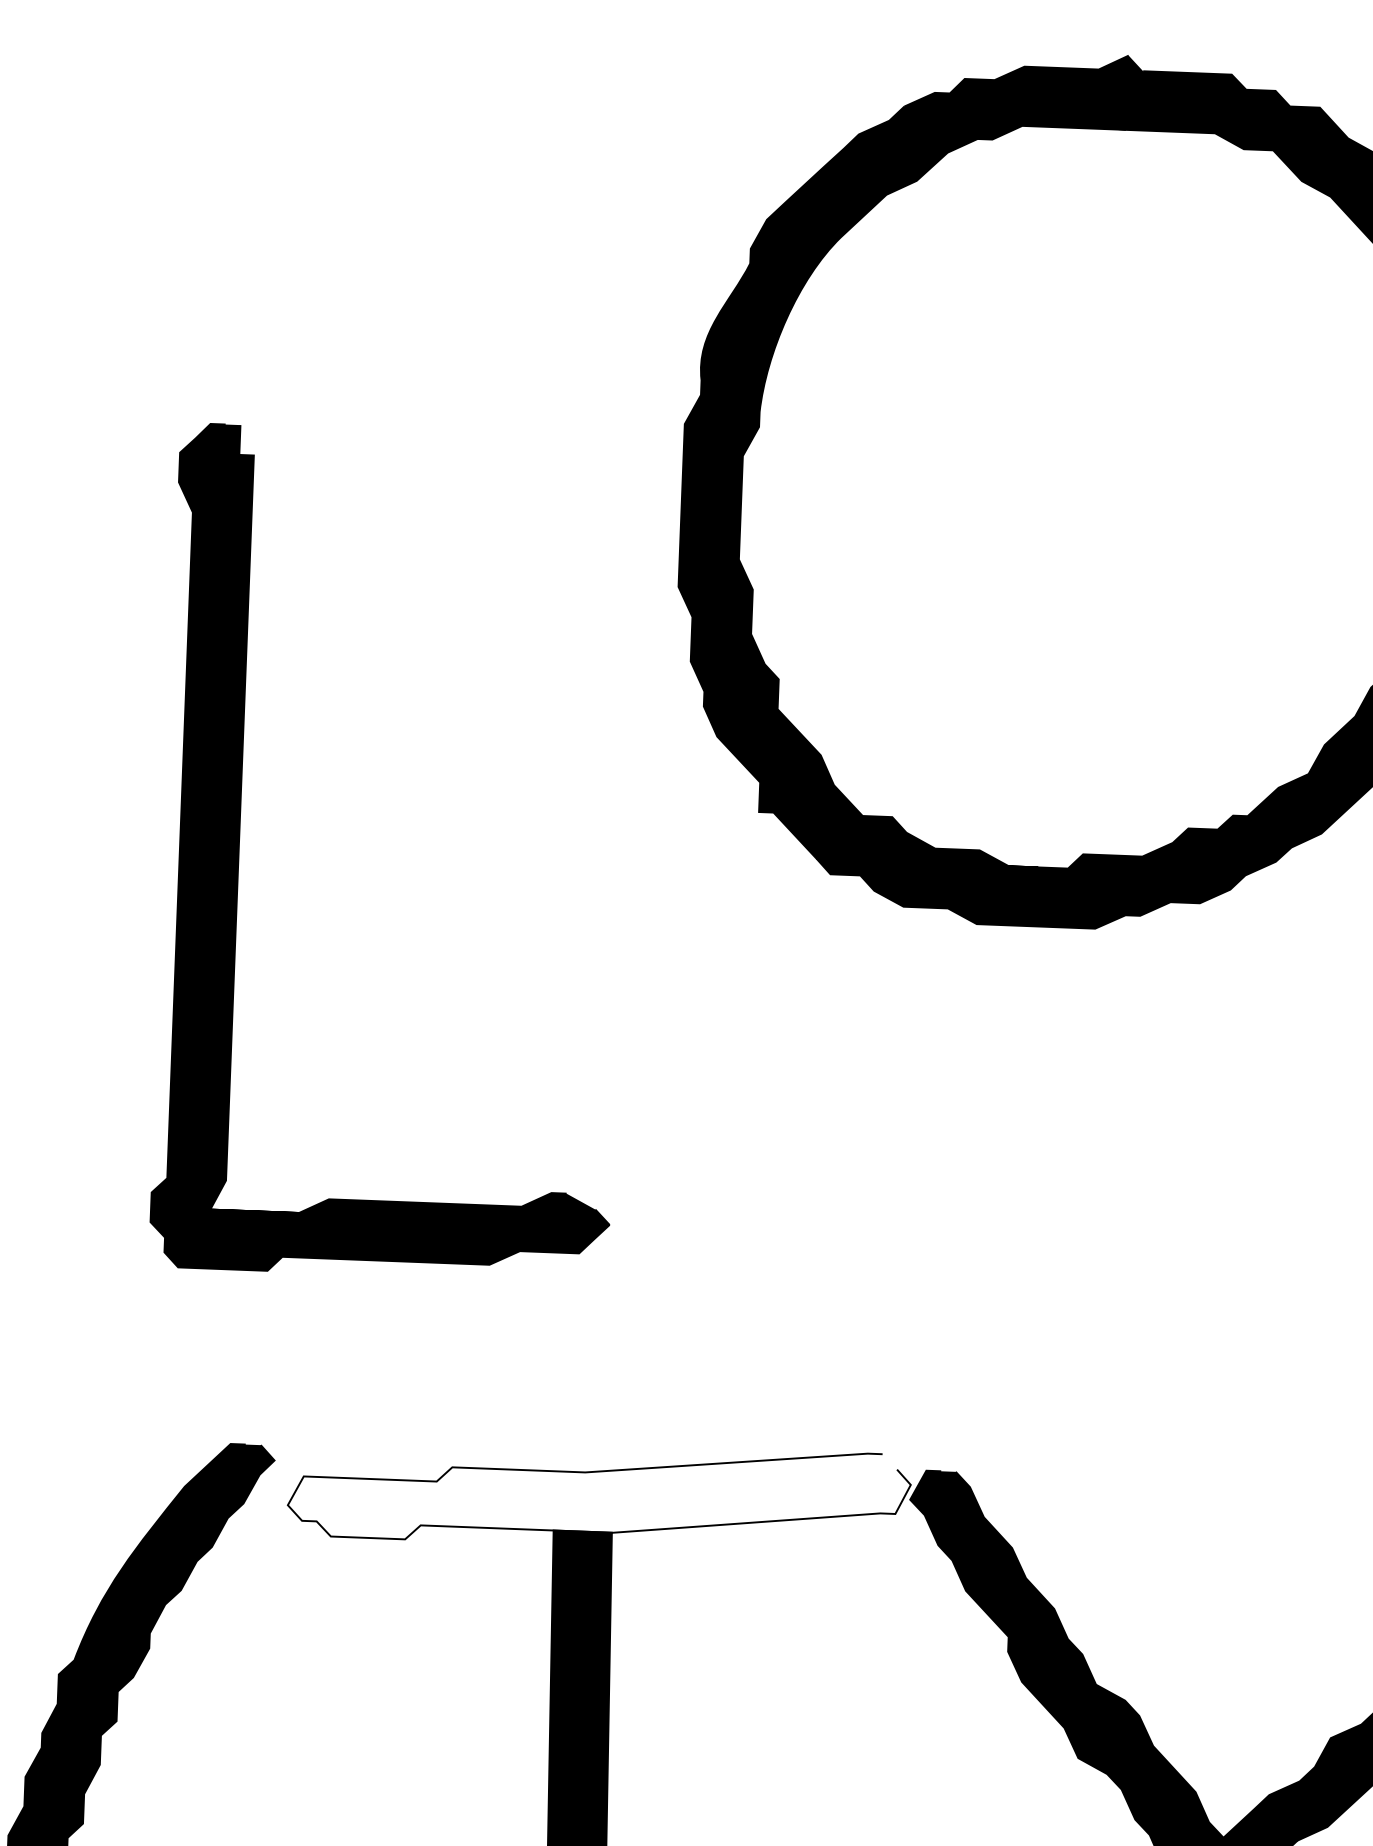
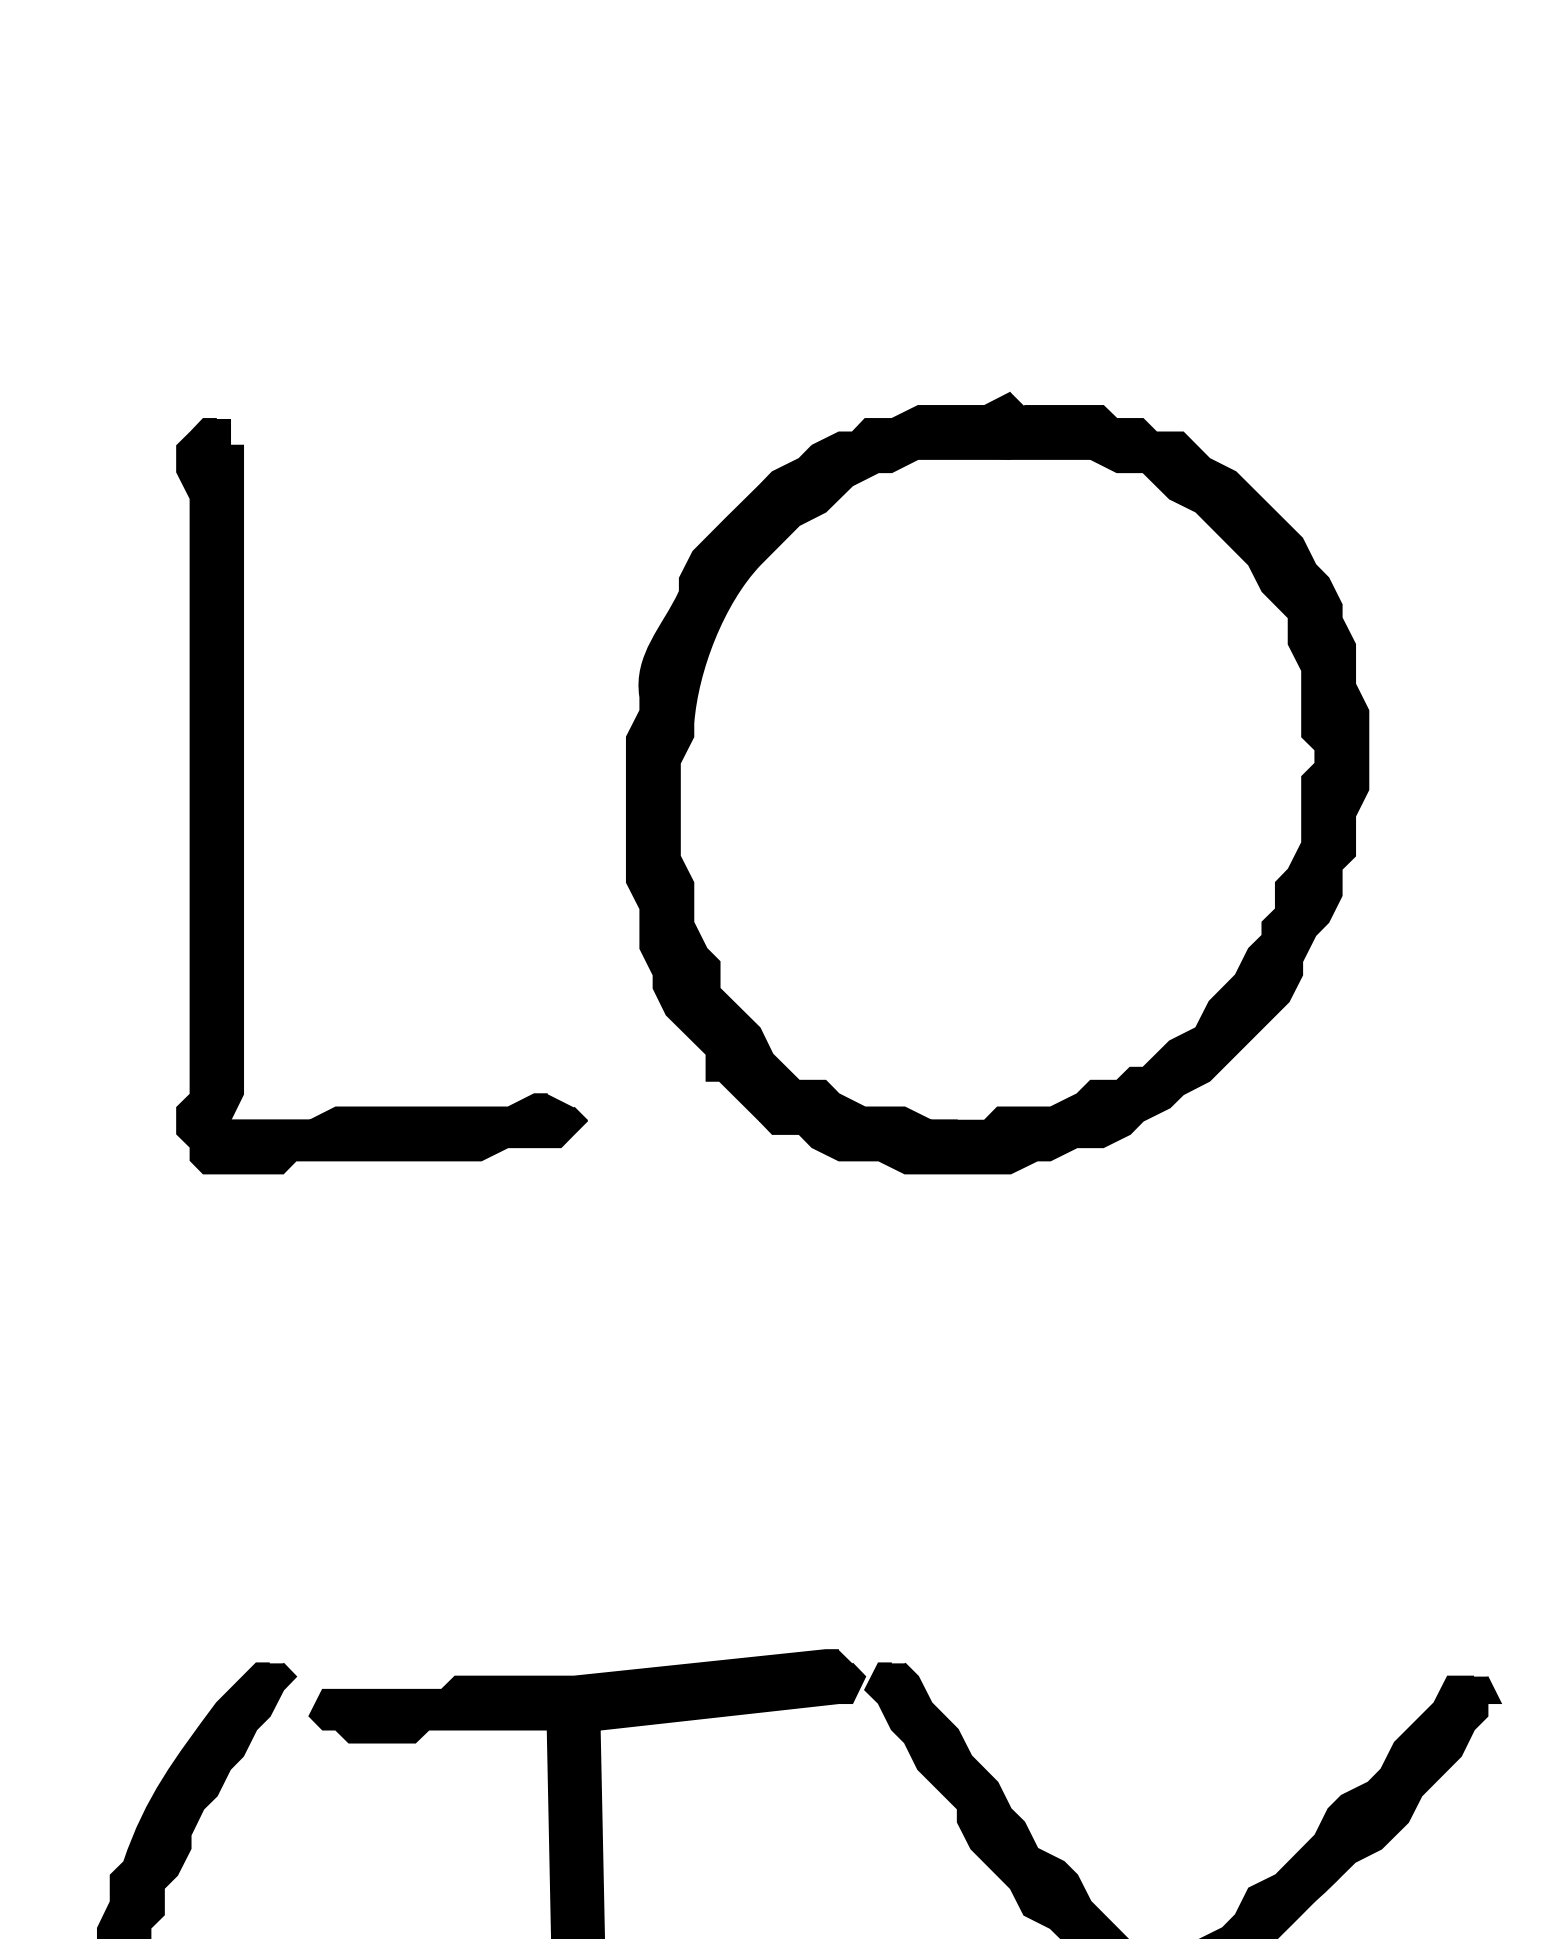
part: (239, 847) -> (243, 796), moved
fill: (599, 1495) -> (587, 1696), added

